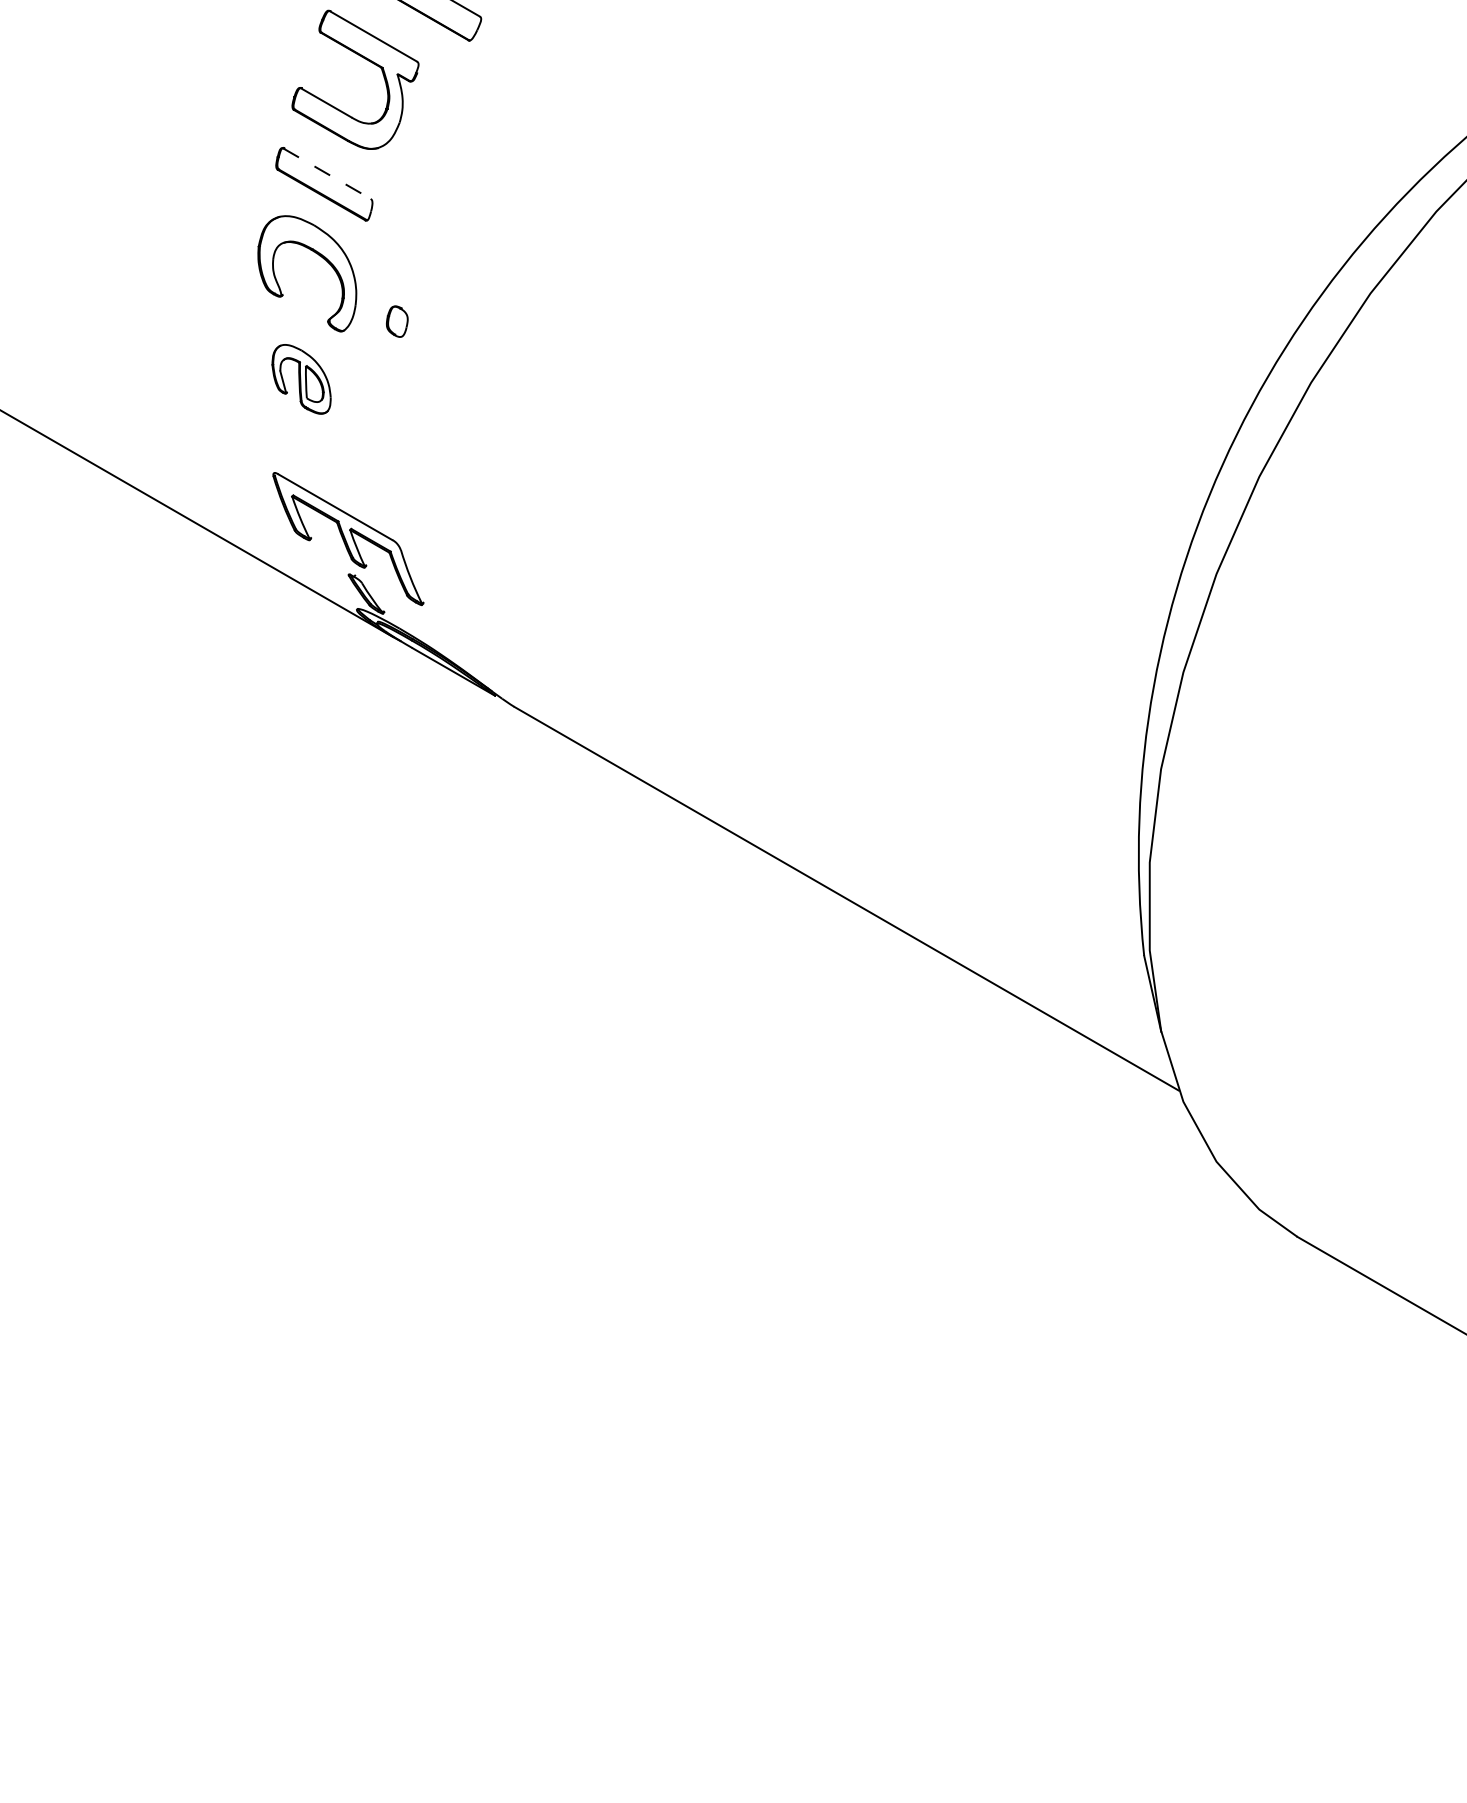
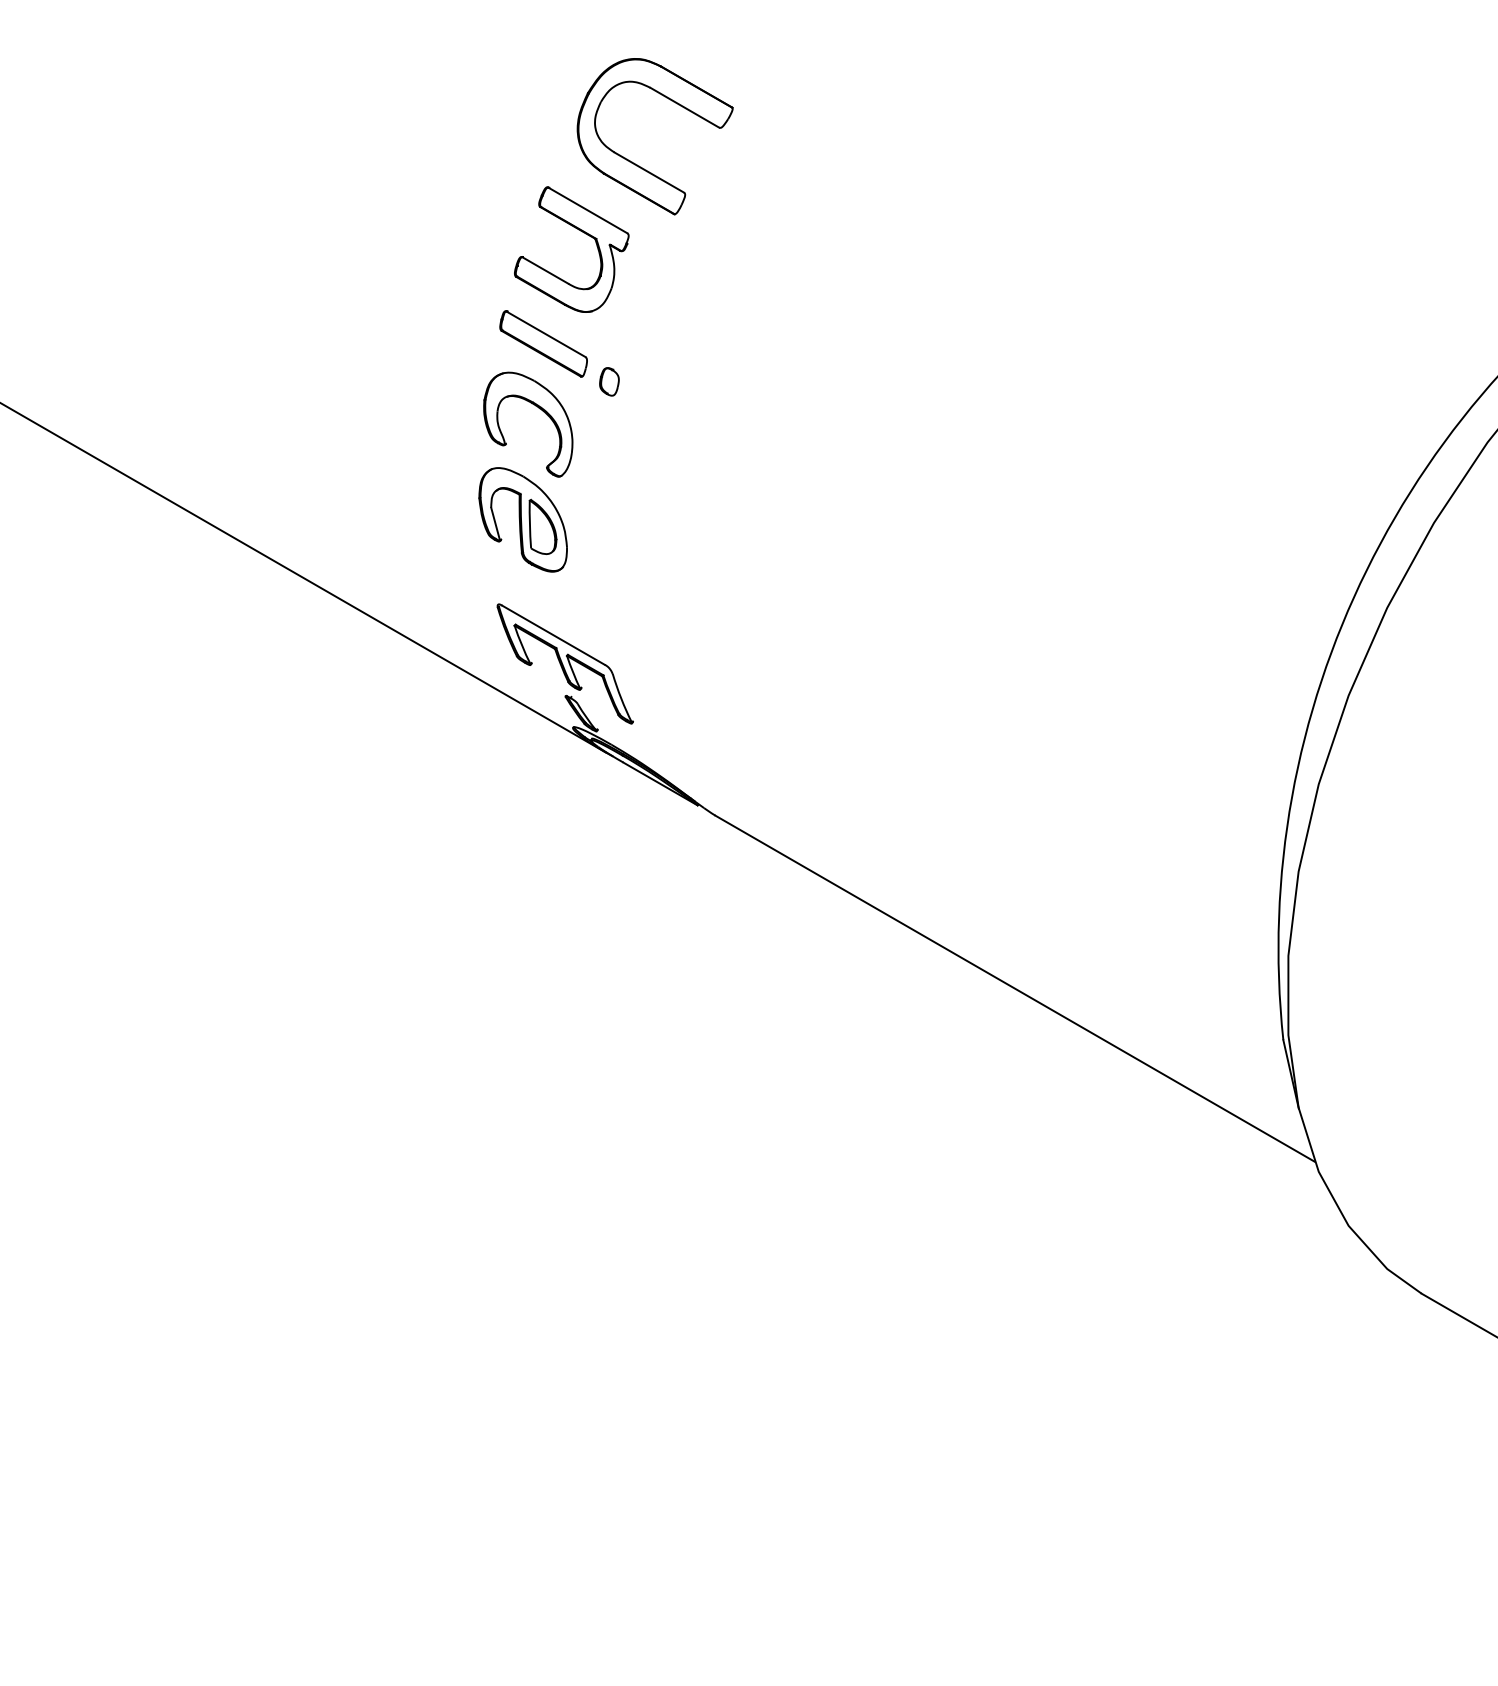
line: (327, 173) -> (546, 334), dashed -> solid
part: (397, 321) -> (609, 381), moved
part: (300, 378) -> (522, 519), size x1.67

